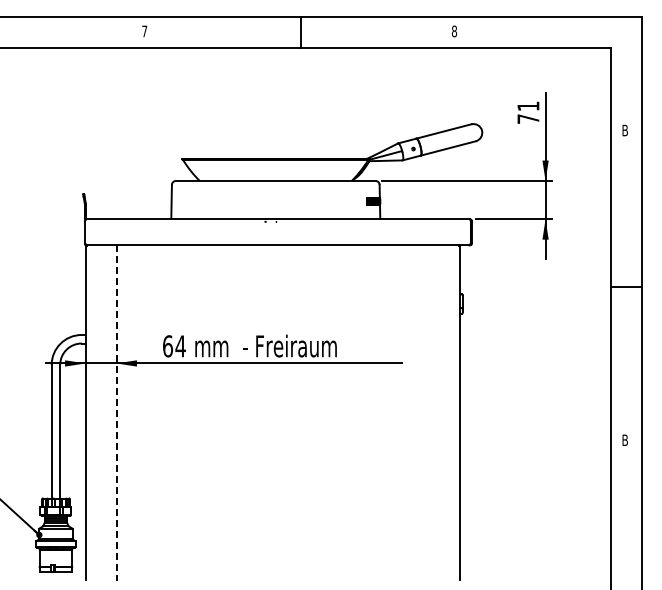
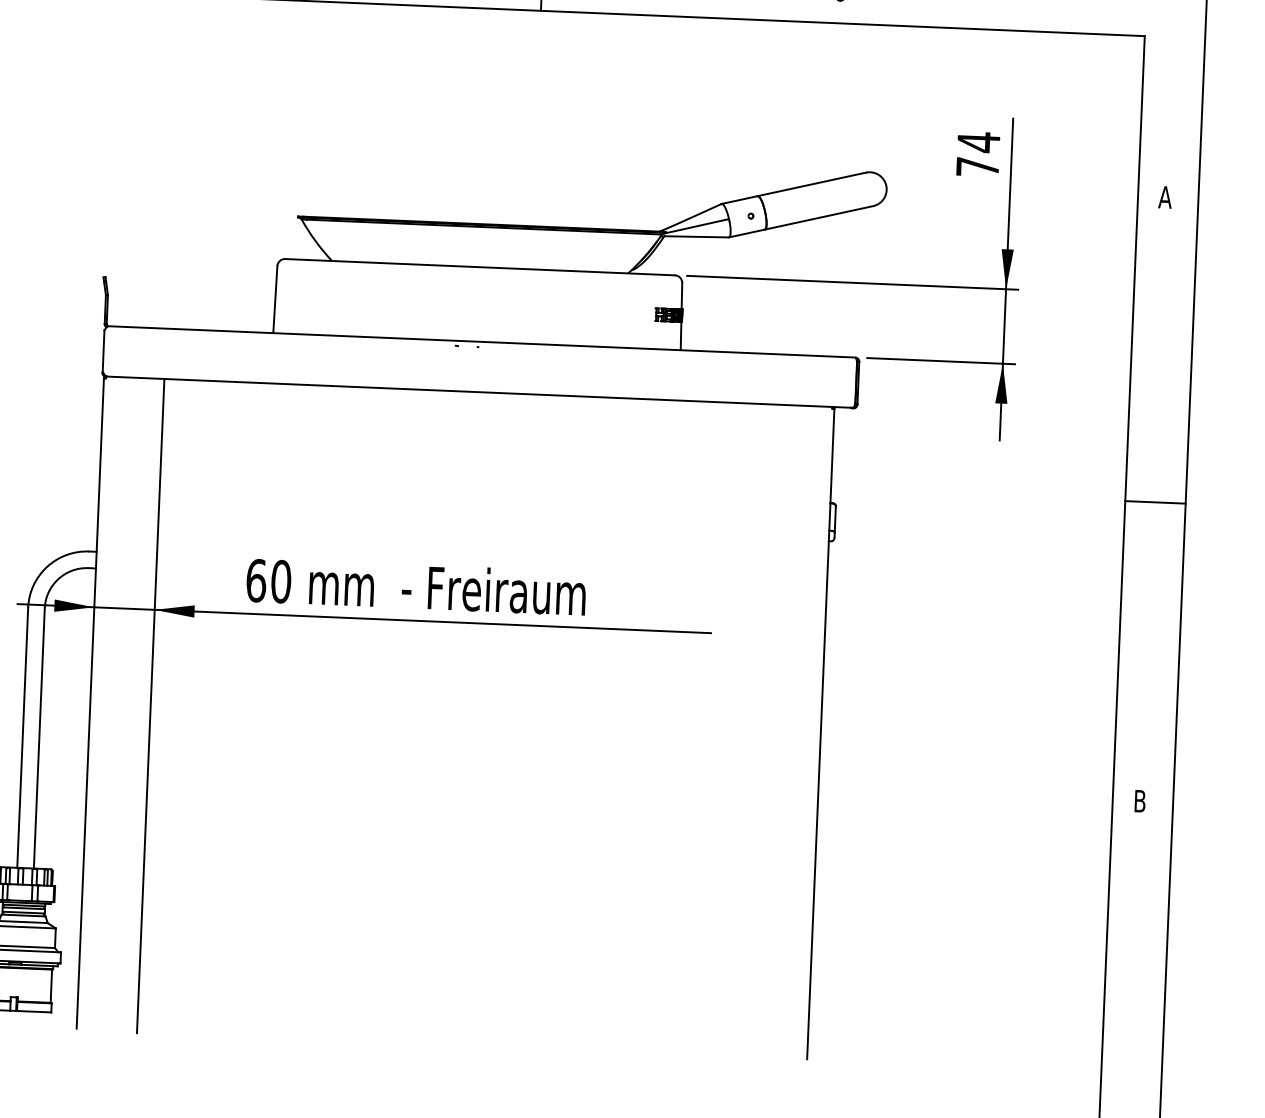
text: (528, 106) -> (978, 142), 71 -> 74
text: (624, 130) -> (1164, 197), B -> A
text: (180, 346) -> (280, 582), 64 -> 60
line: (116, 412) -> (150, 705), dashed -> solid

